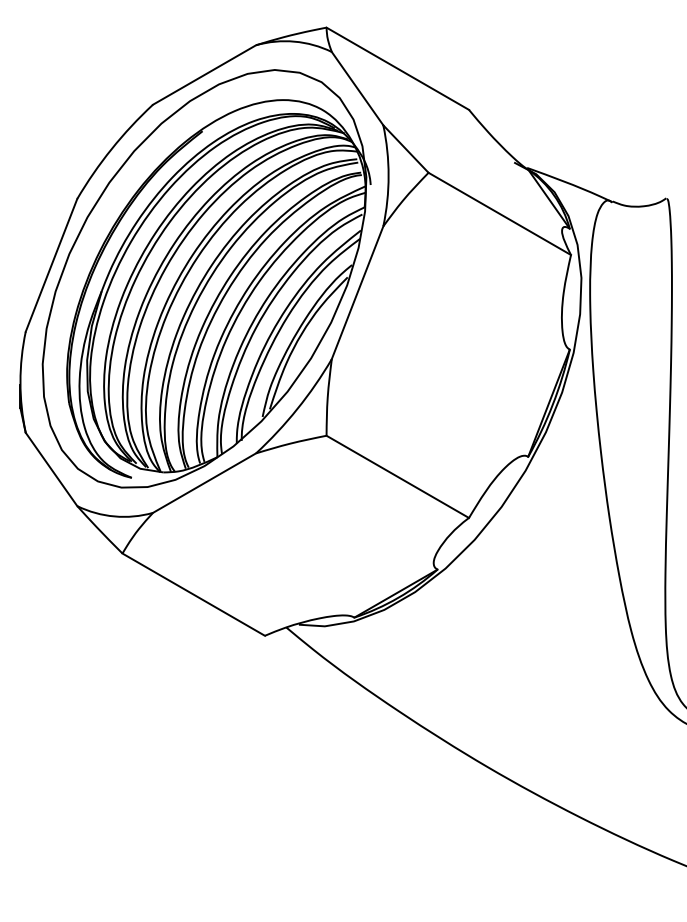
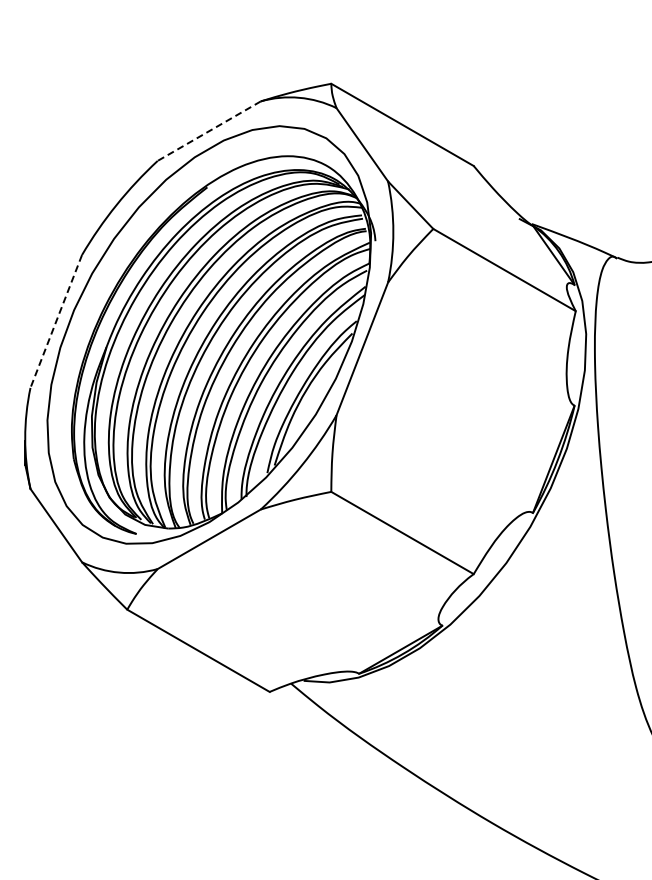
line: (204, 75) -> (209, 131), solid -> dashed
line: (51, 265) -> (56, 321), solid -> dashed

